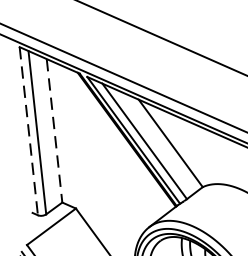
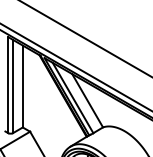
line: (53, 130) -> (22, 86), dashed -> solid
line: (29, 131) -> (8, 85), dashed -> solid

